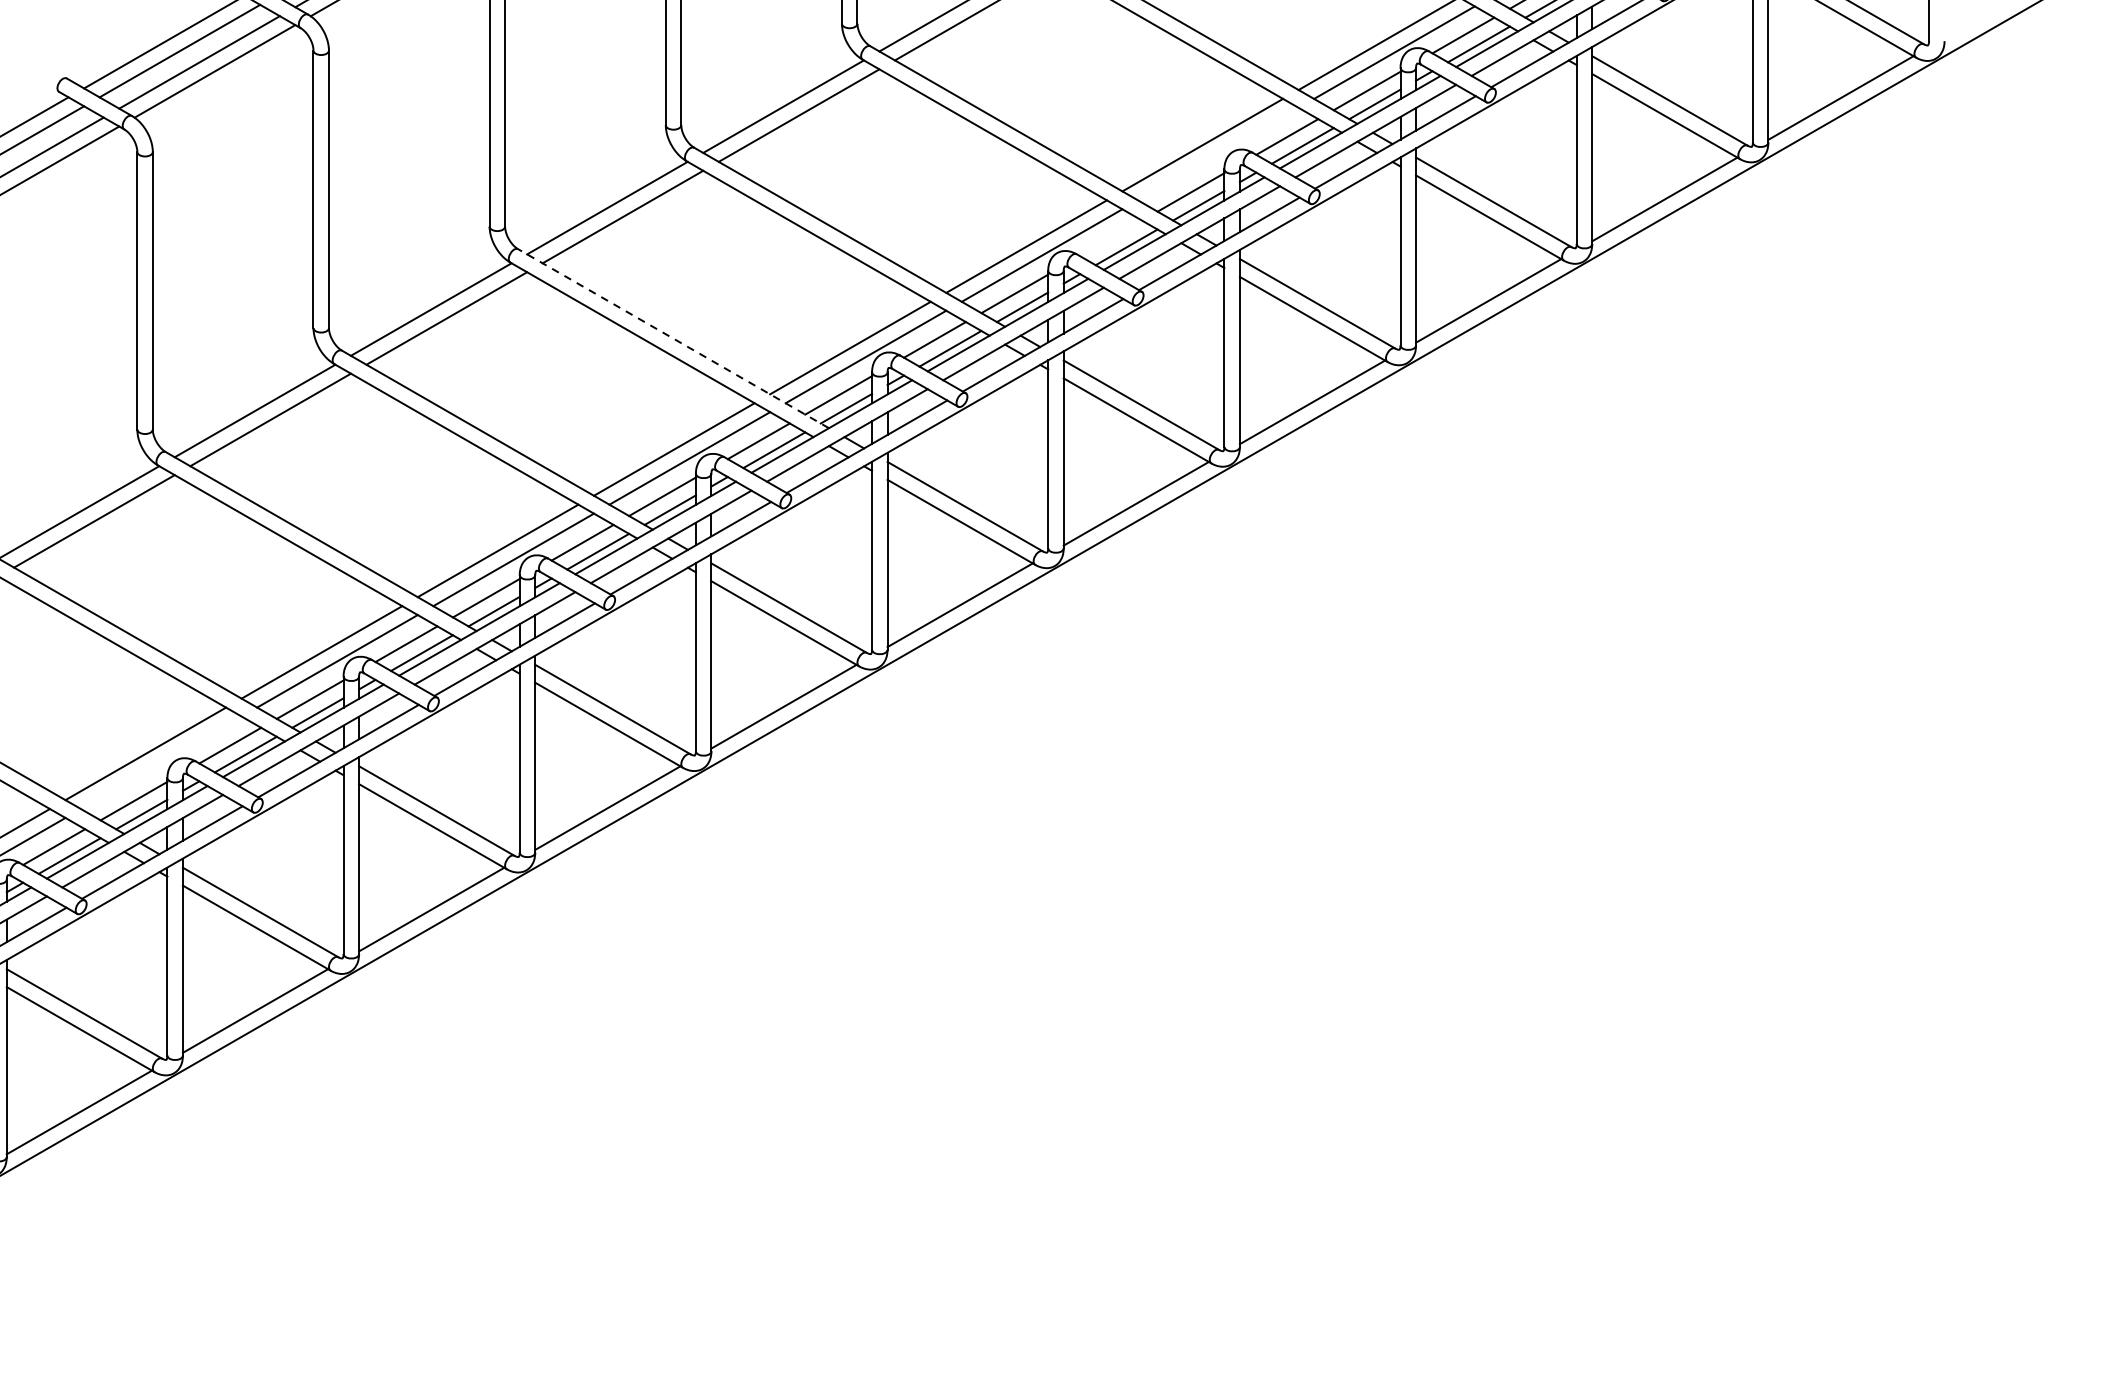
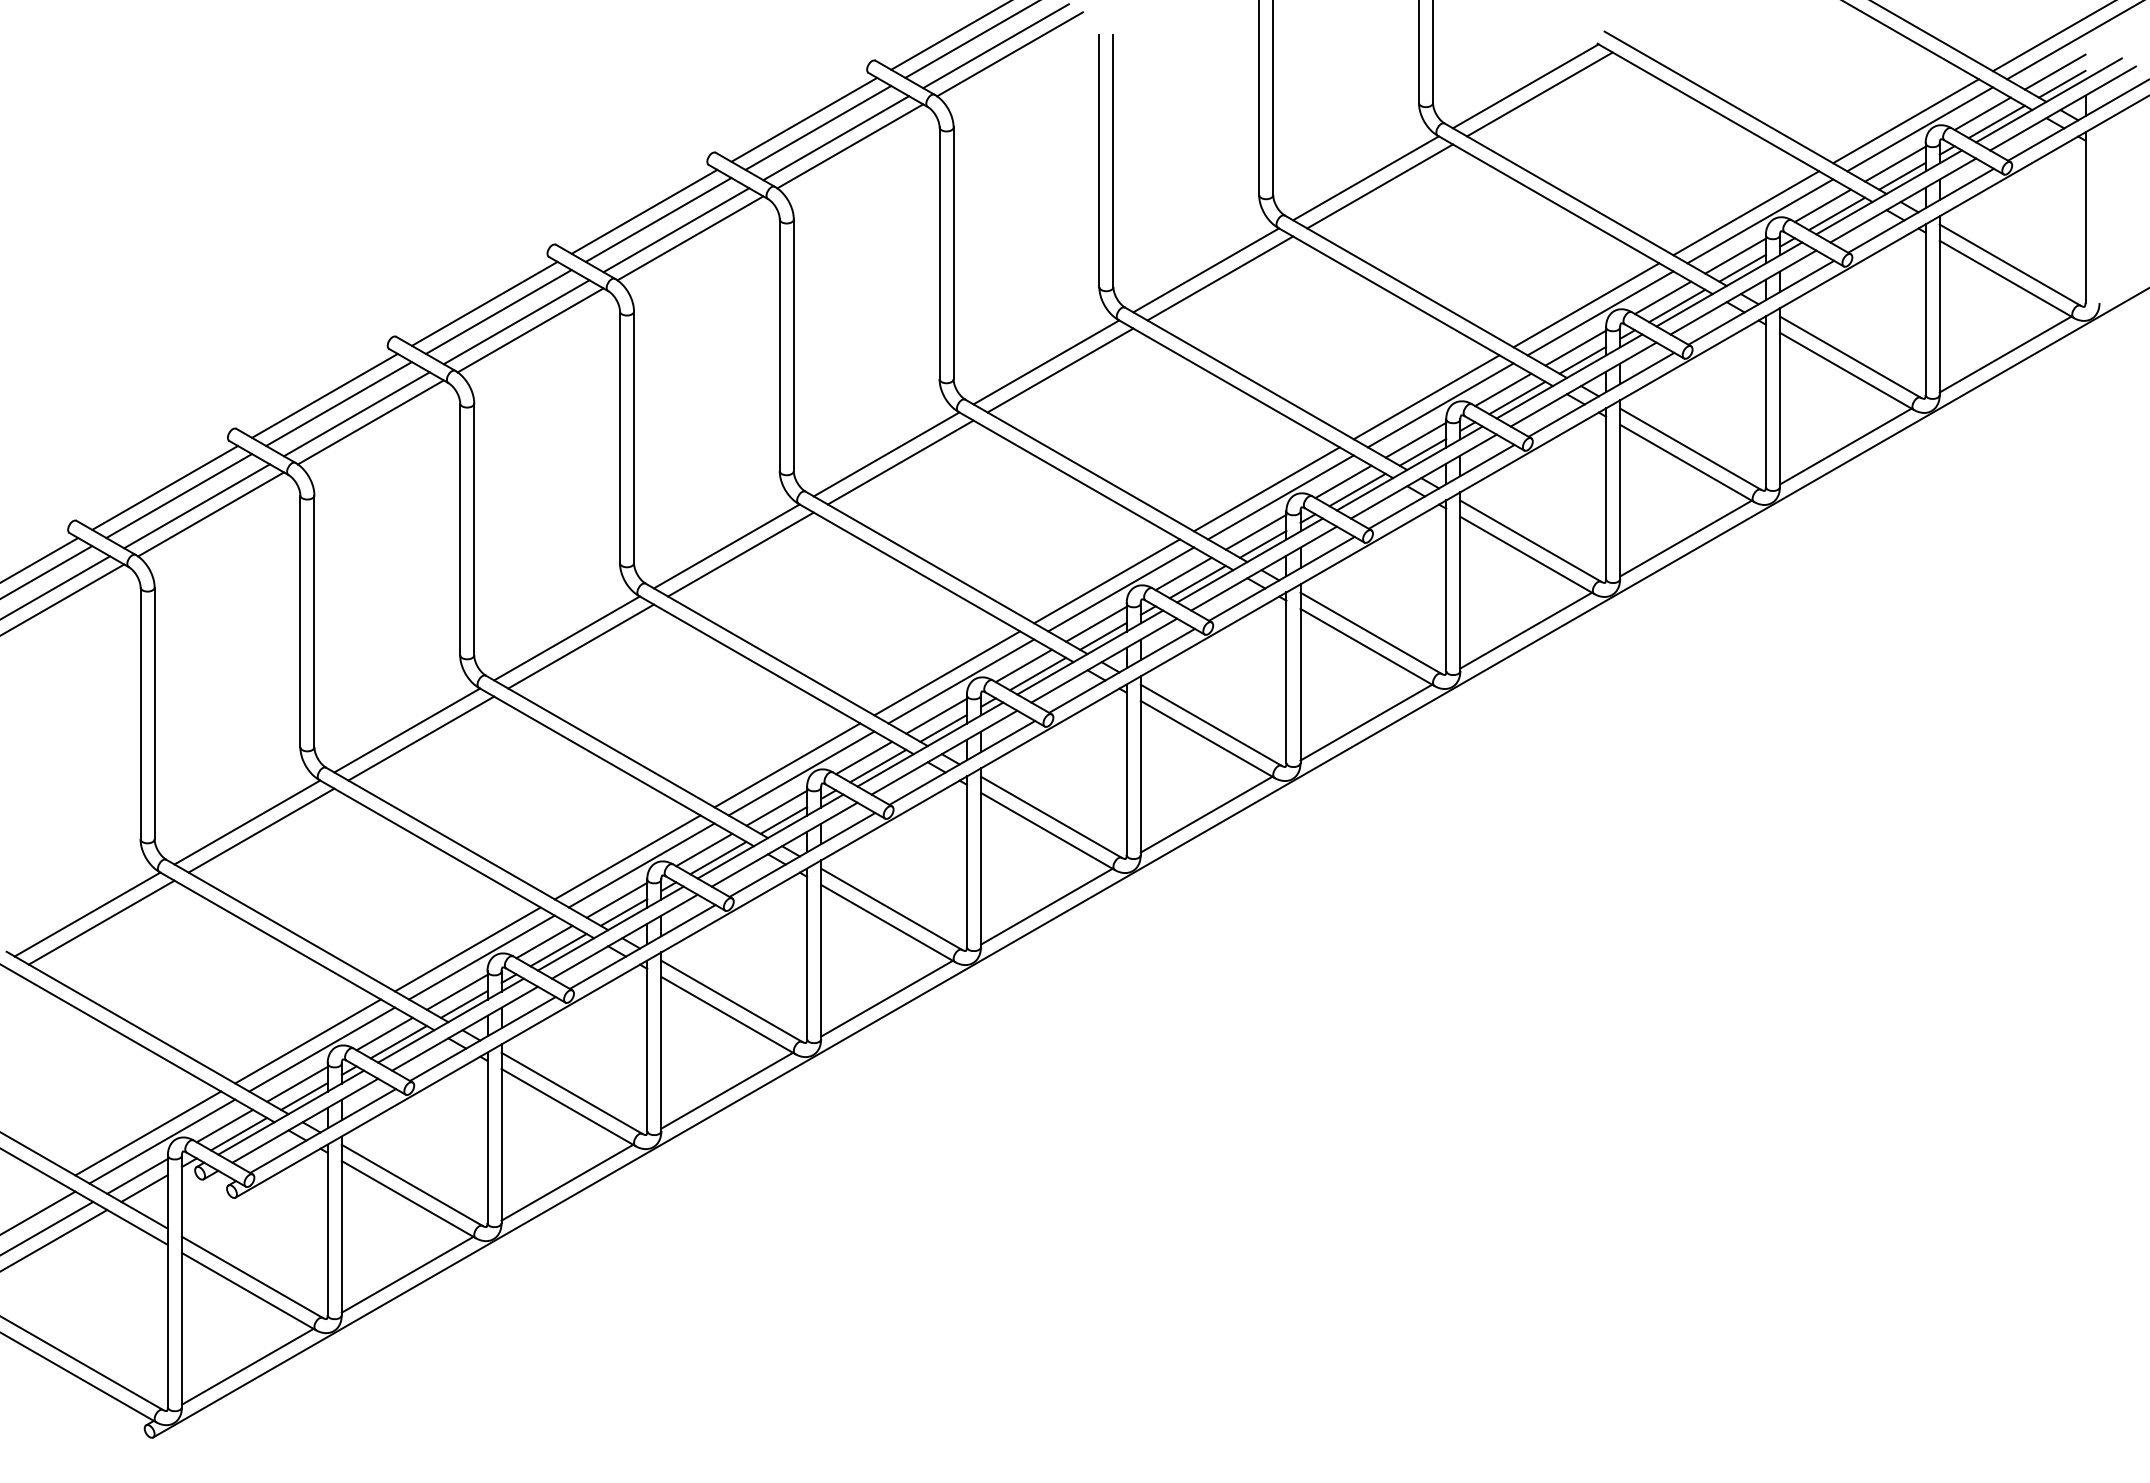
line: (1218, 154) -> (1440, 405), added
line: (1111, 237) -> (1343, 481), added
line: (673, 338) -> (946, 572), dashed -> solid
line: (160, 762) -> (481, 957), added

